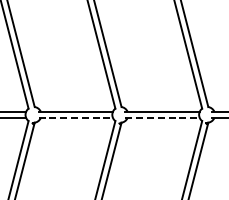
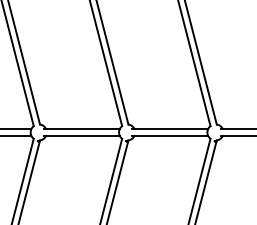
line: (75, 117) -> (81, 135), dashed -> solid
line: (162, 117) -> (170, 135), dashed -> solid

